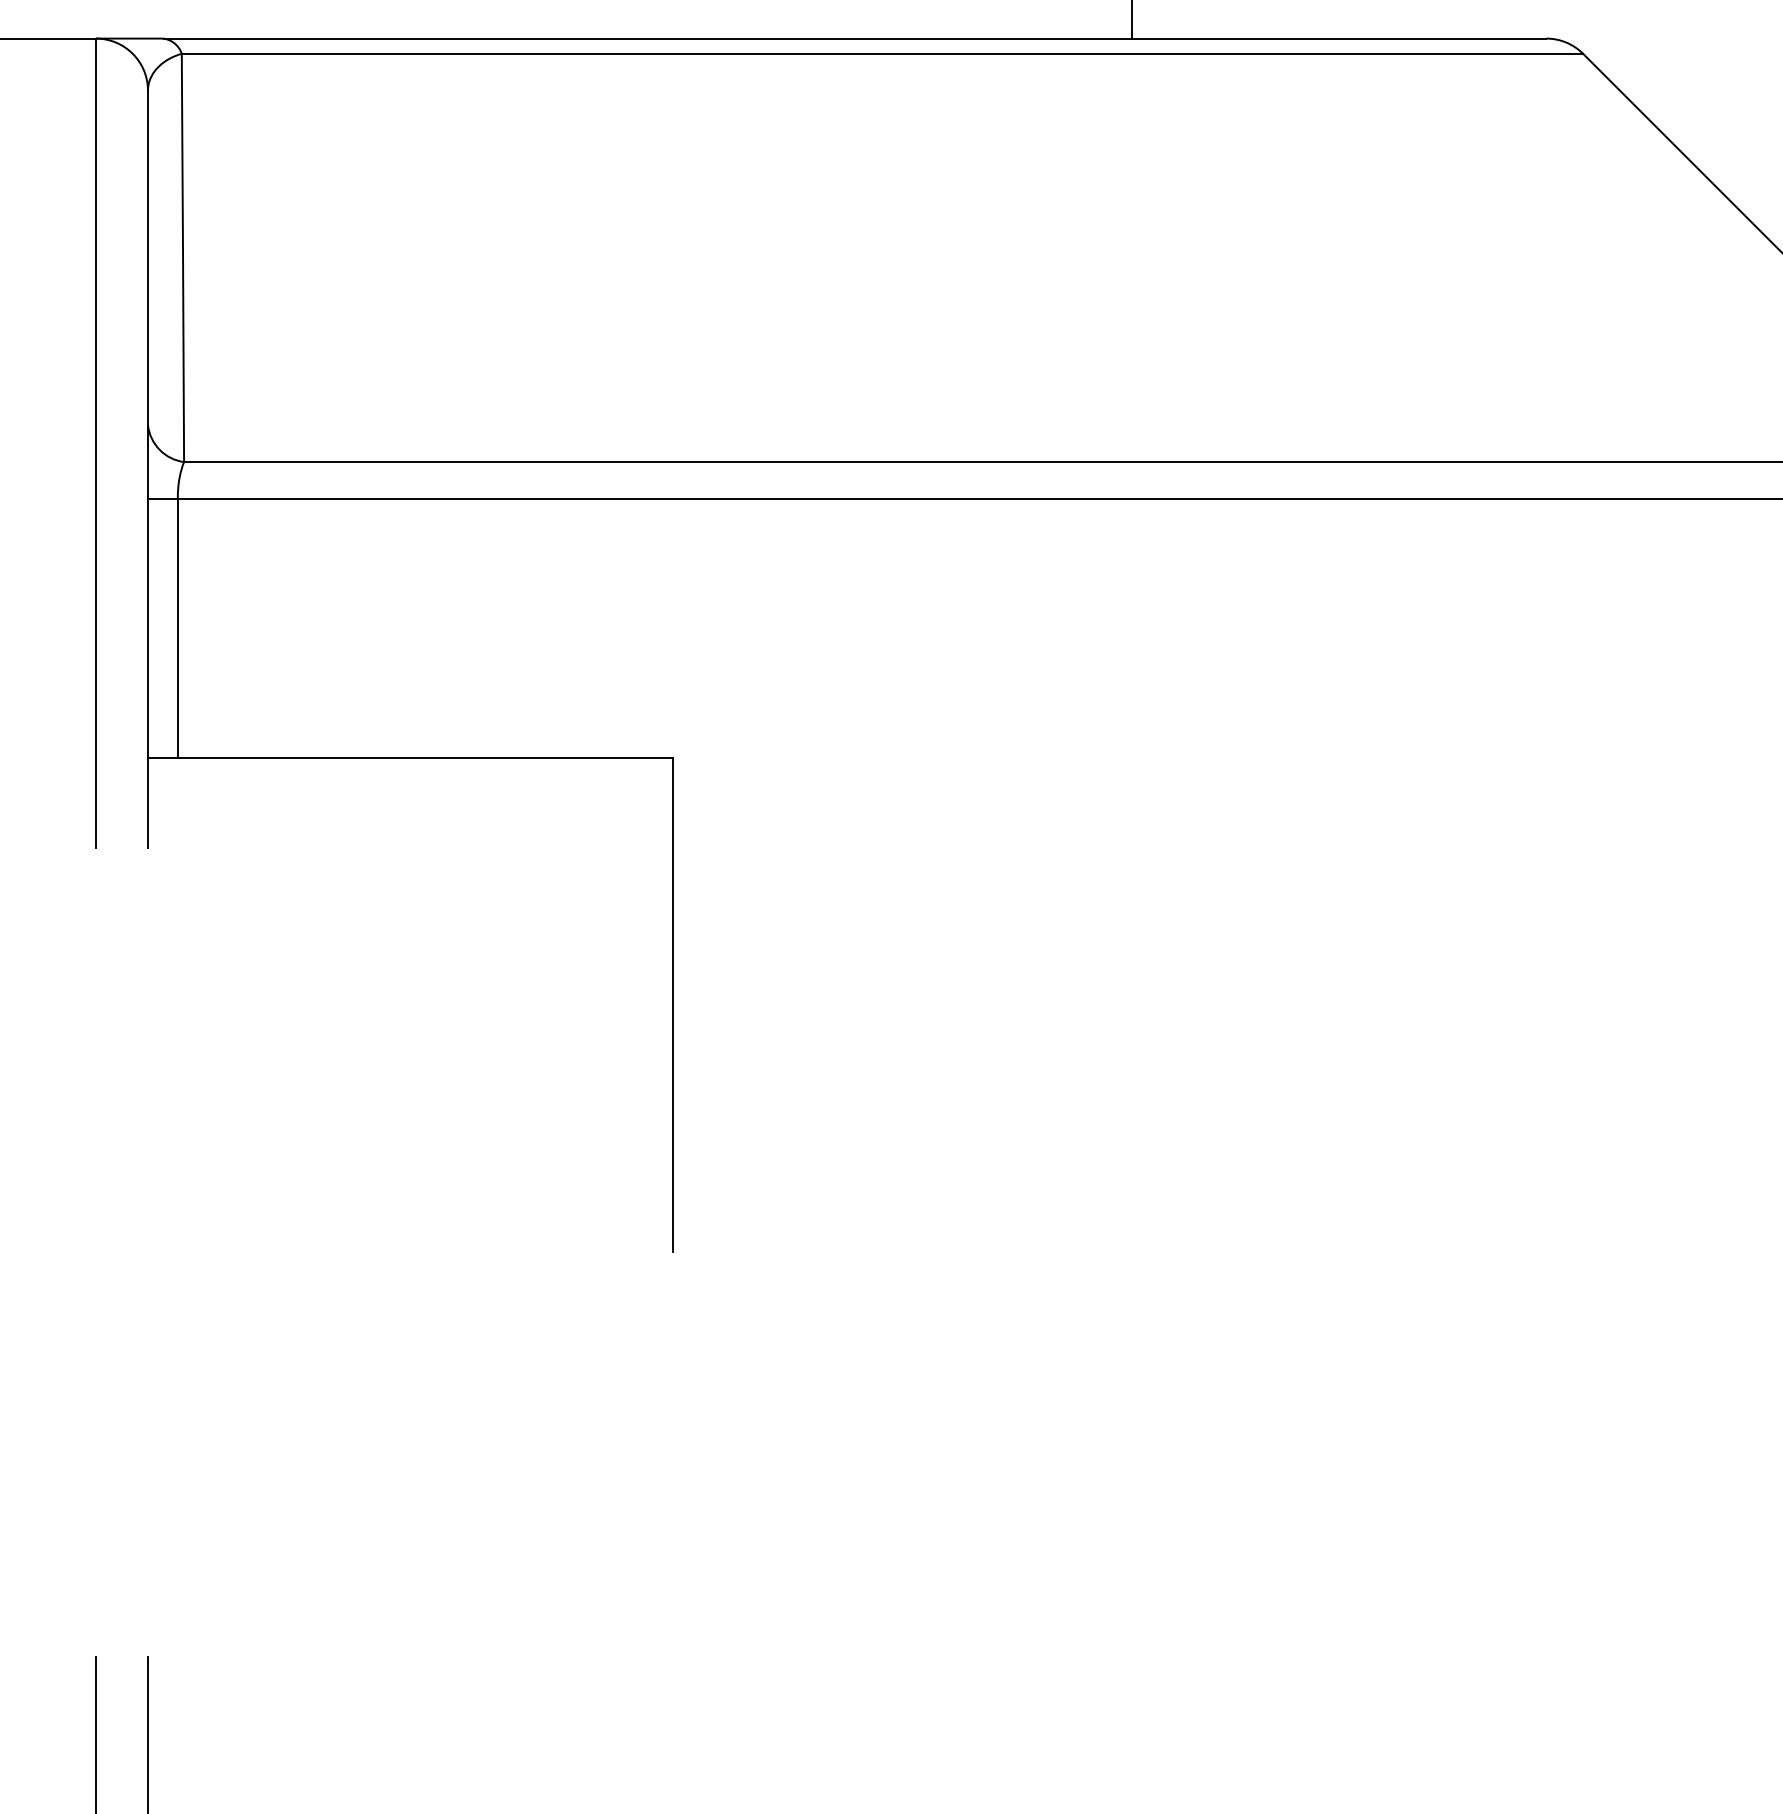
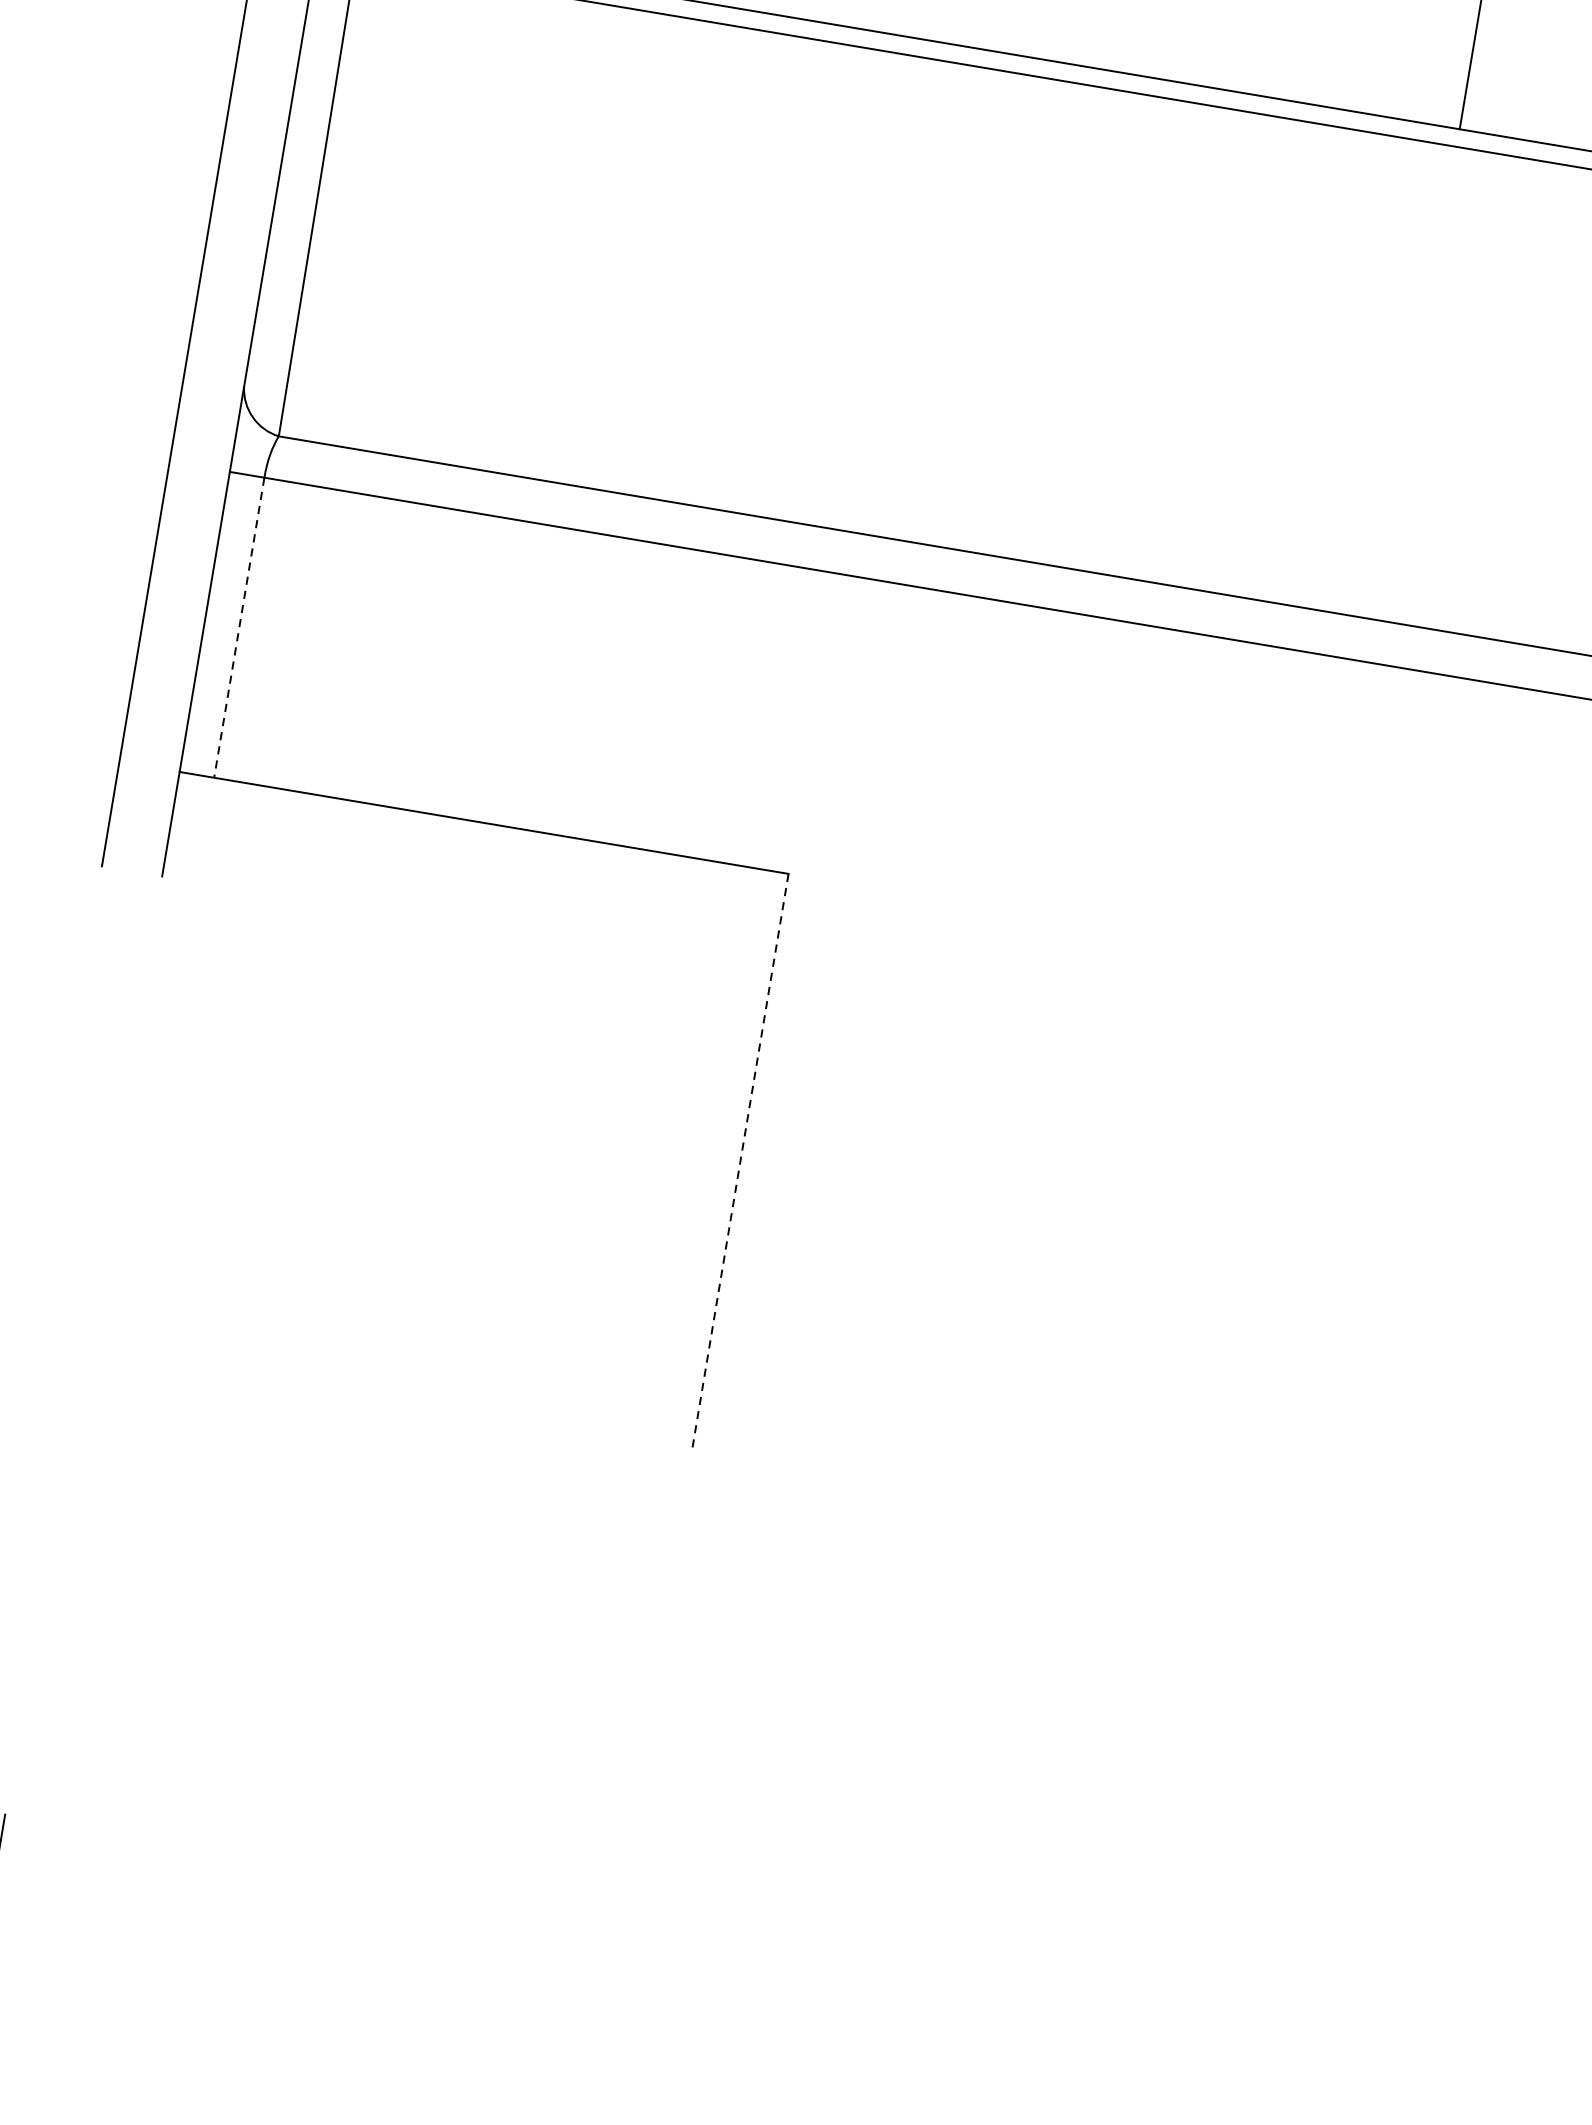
line: (177, 628) -> (238, 627), solid -> dashed
line: (673, 1004) -> (740, 1160), solid -> dashed

